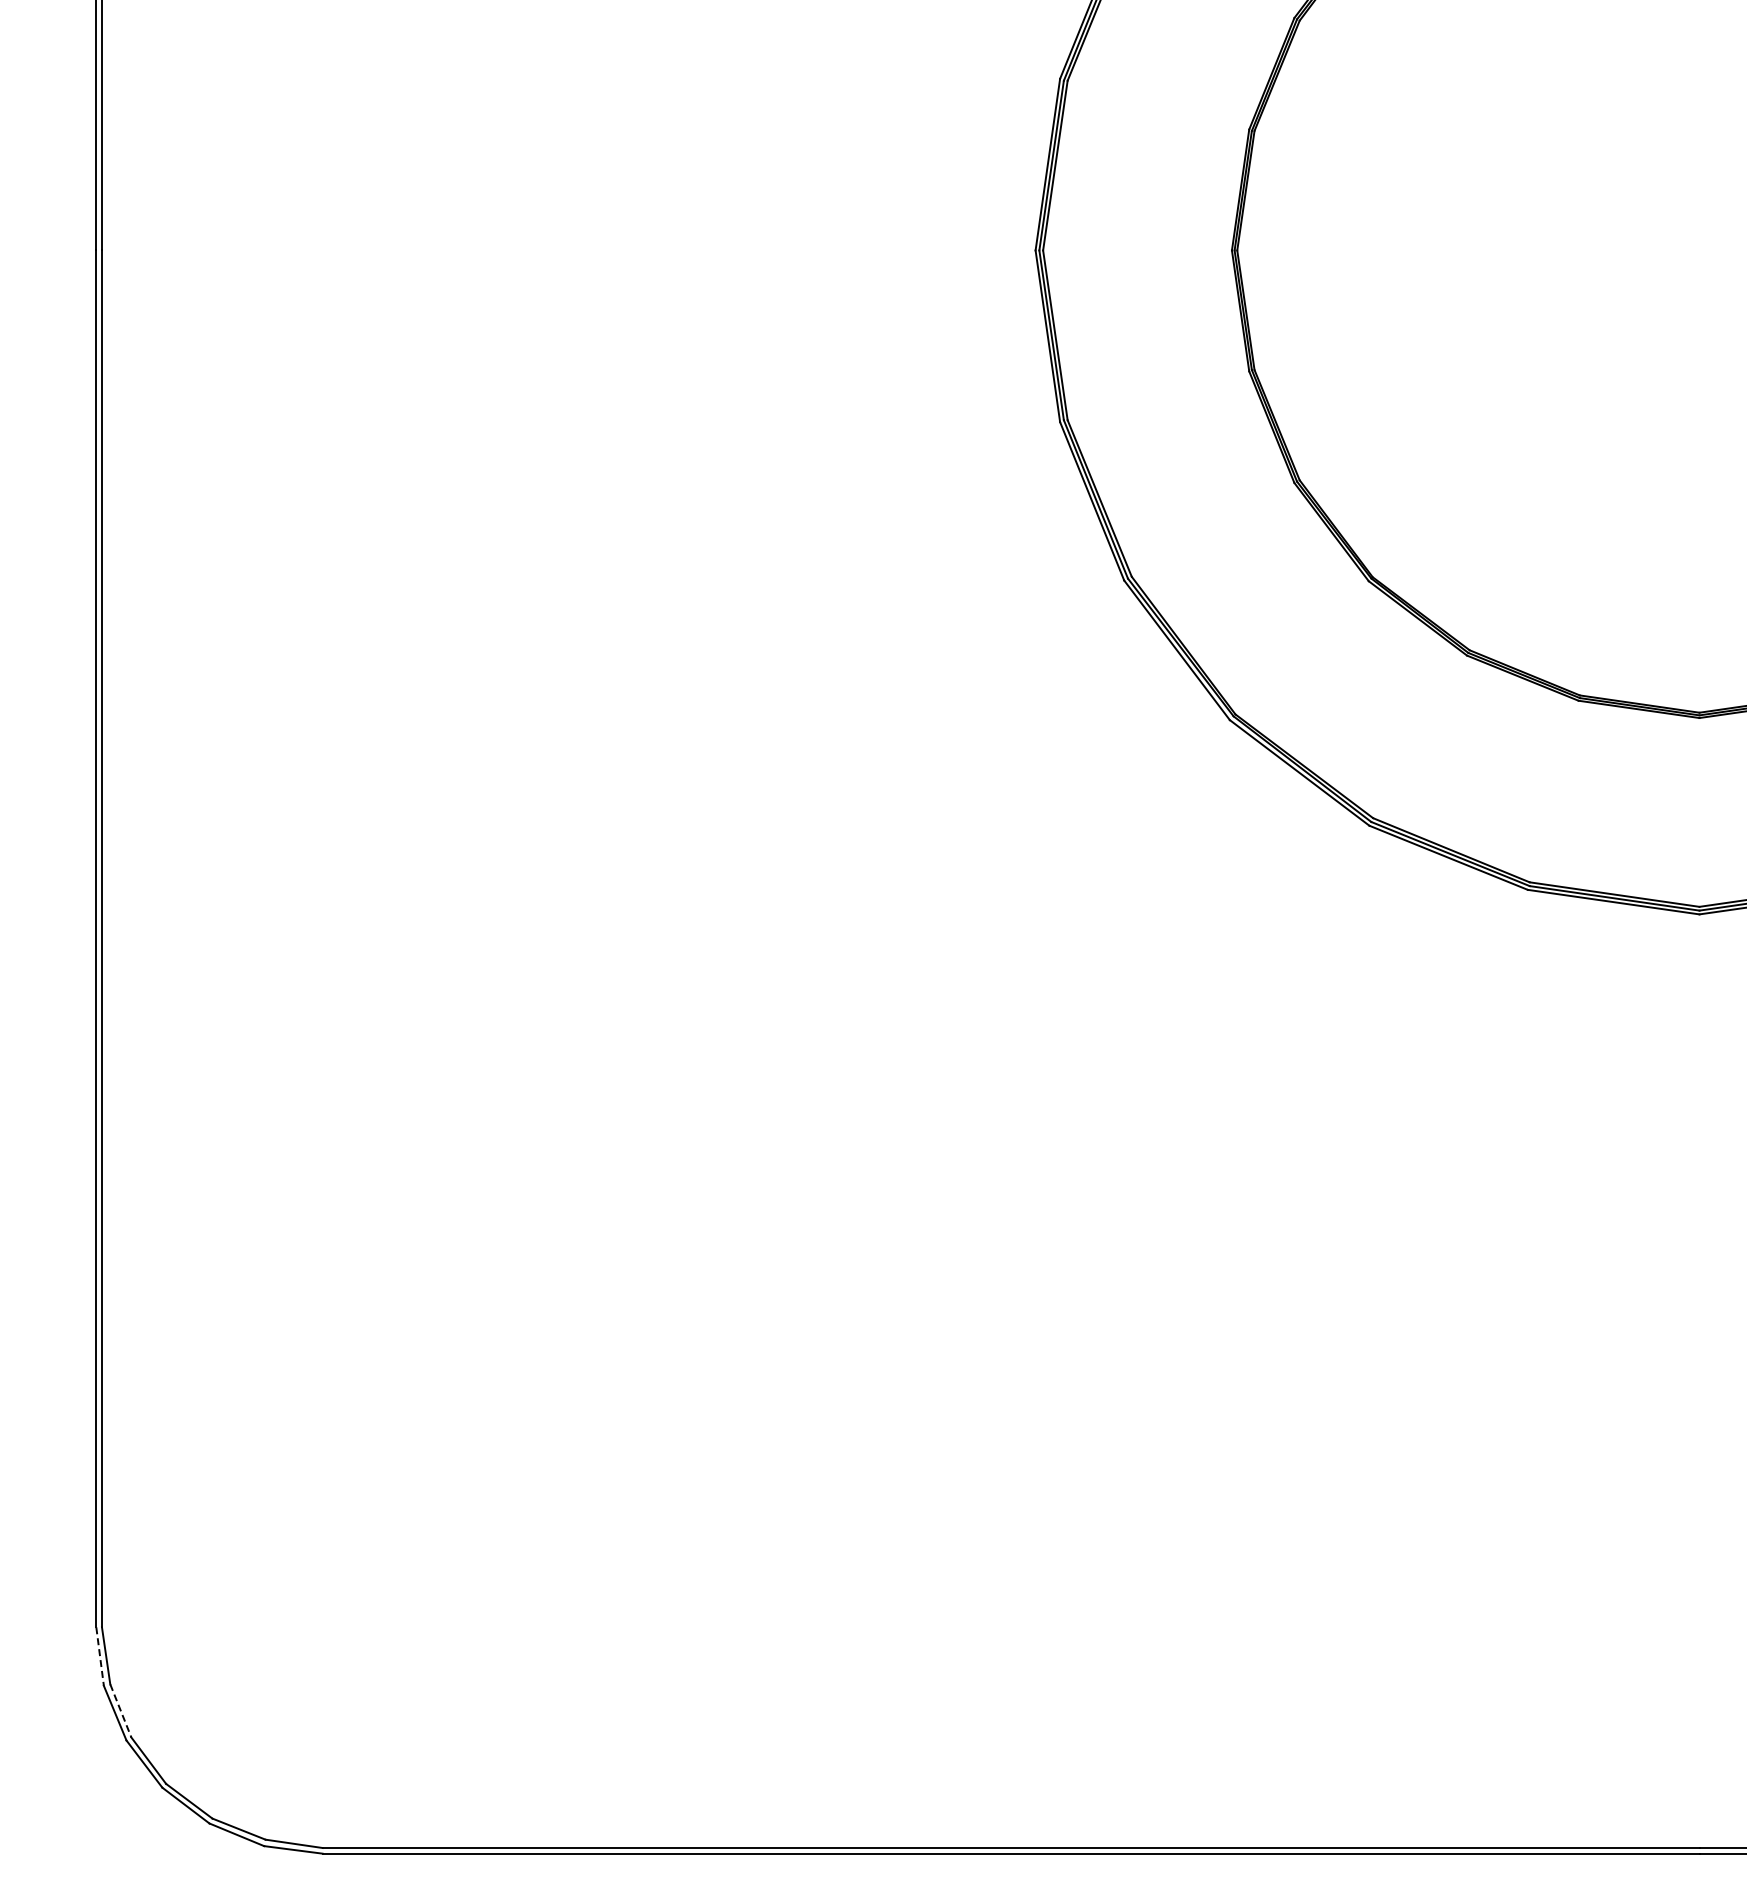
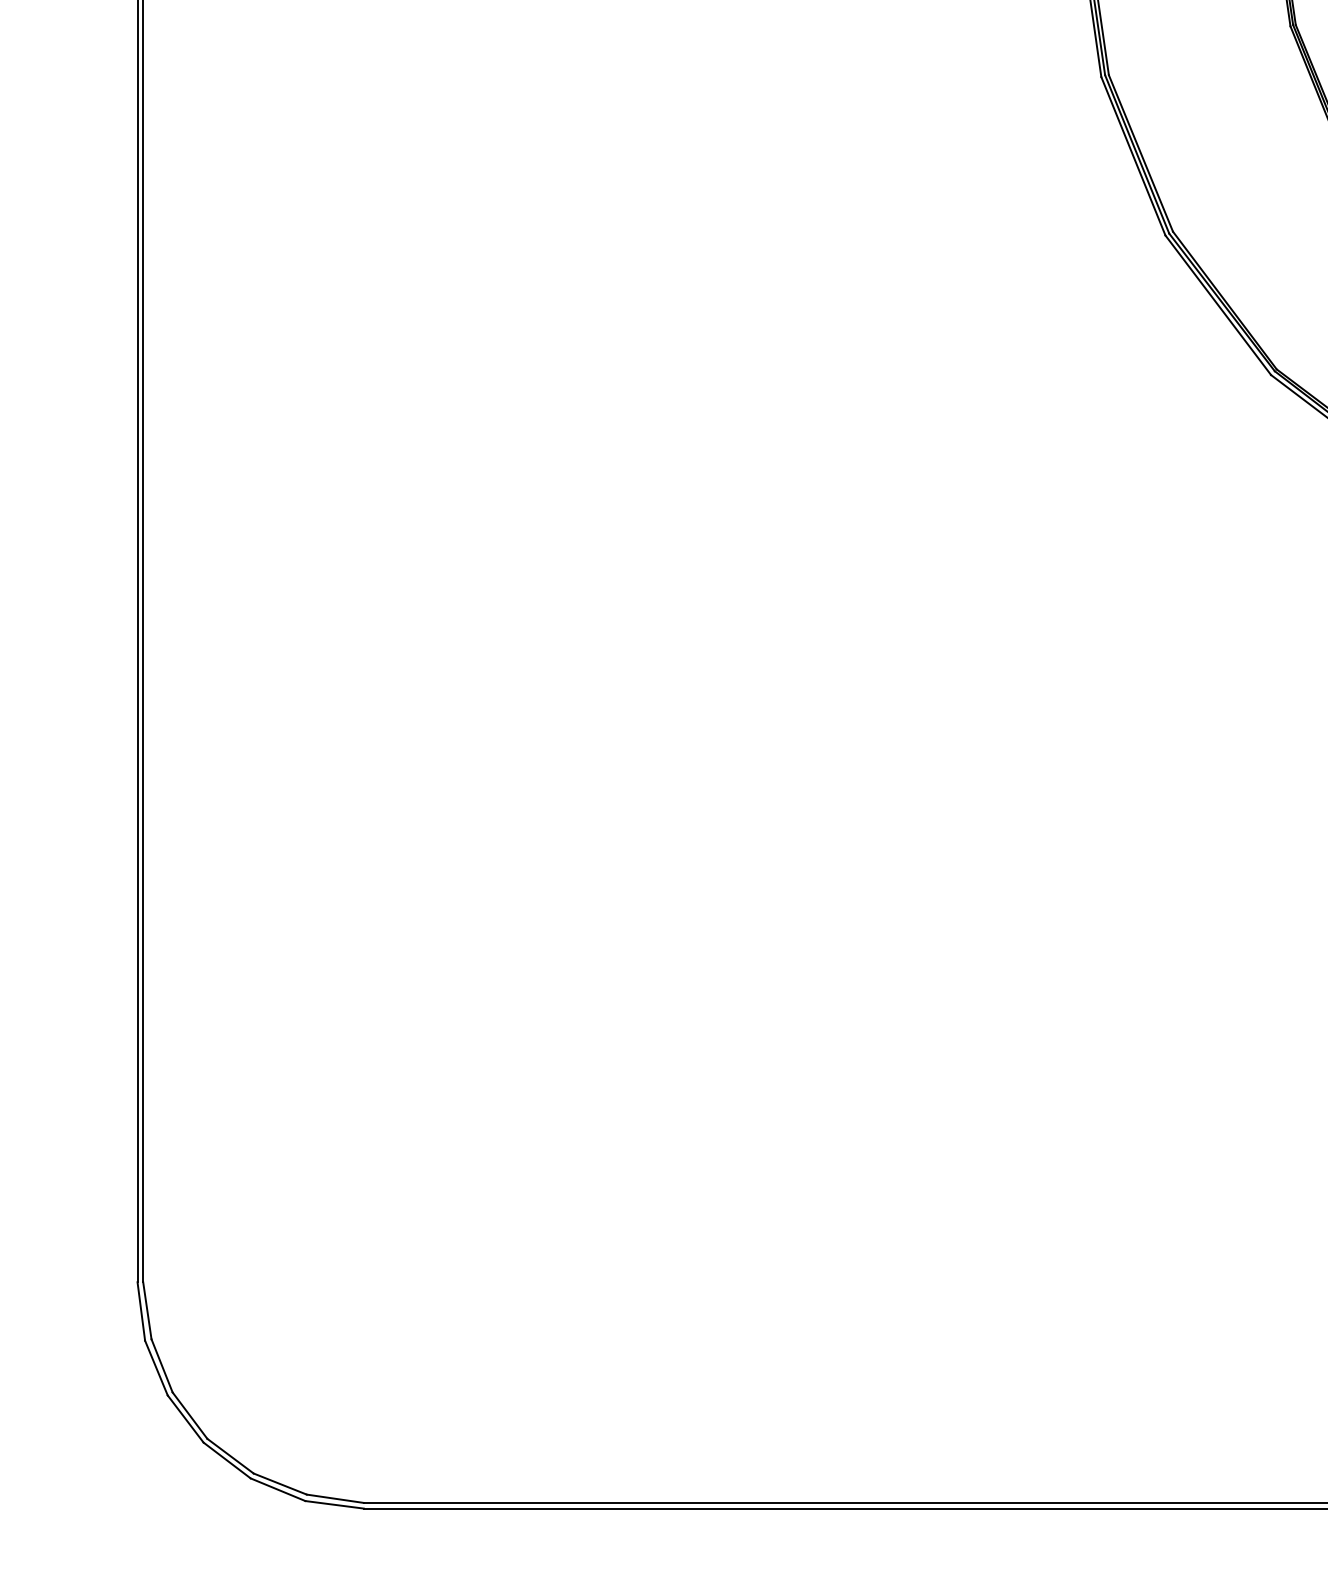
line: (100, 1657) -> (141, 1312), dashed -> solid
line: (120, 1710) -> (161, 1365), dashed -> solid

